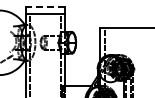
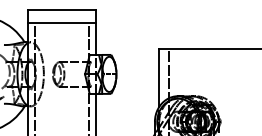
line: (45, 6) -> (61, 9), dashed -> solid

